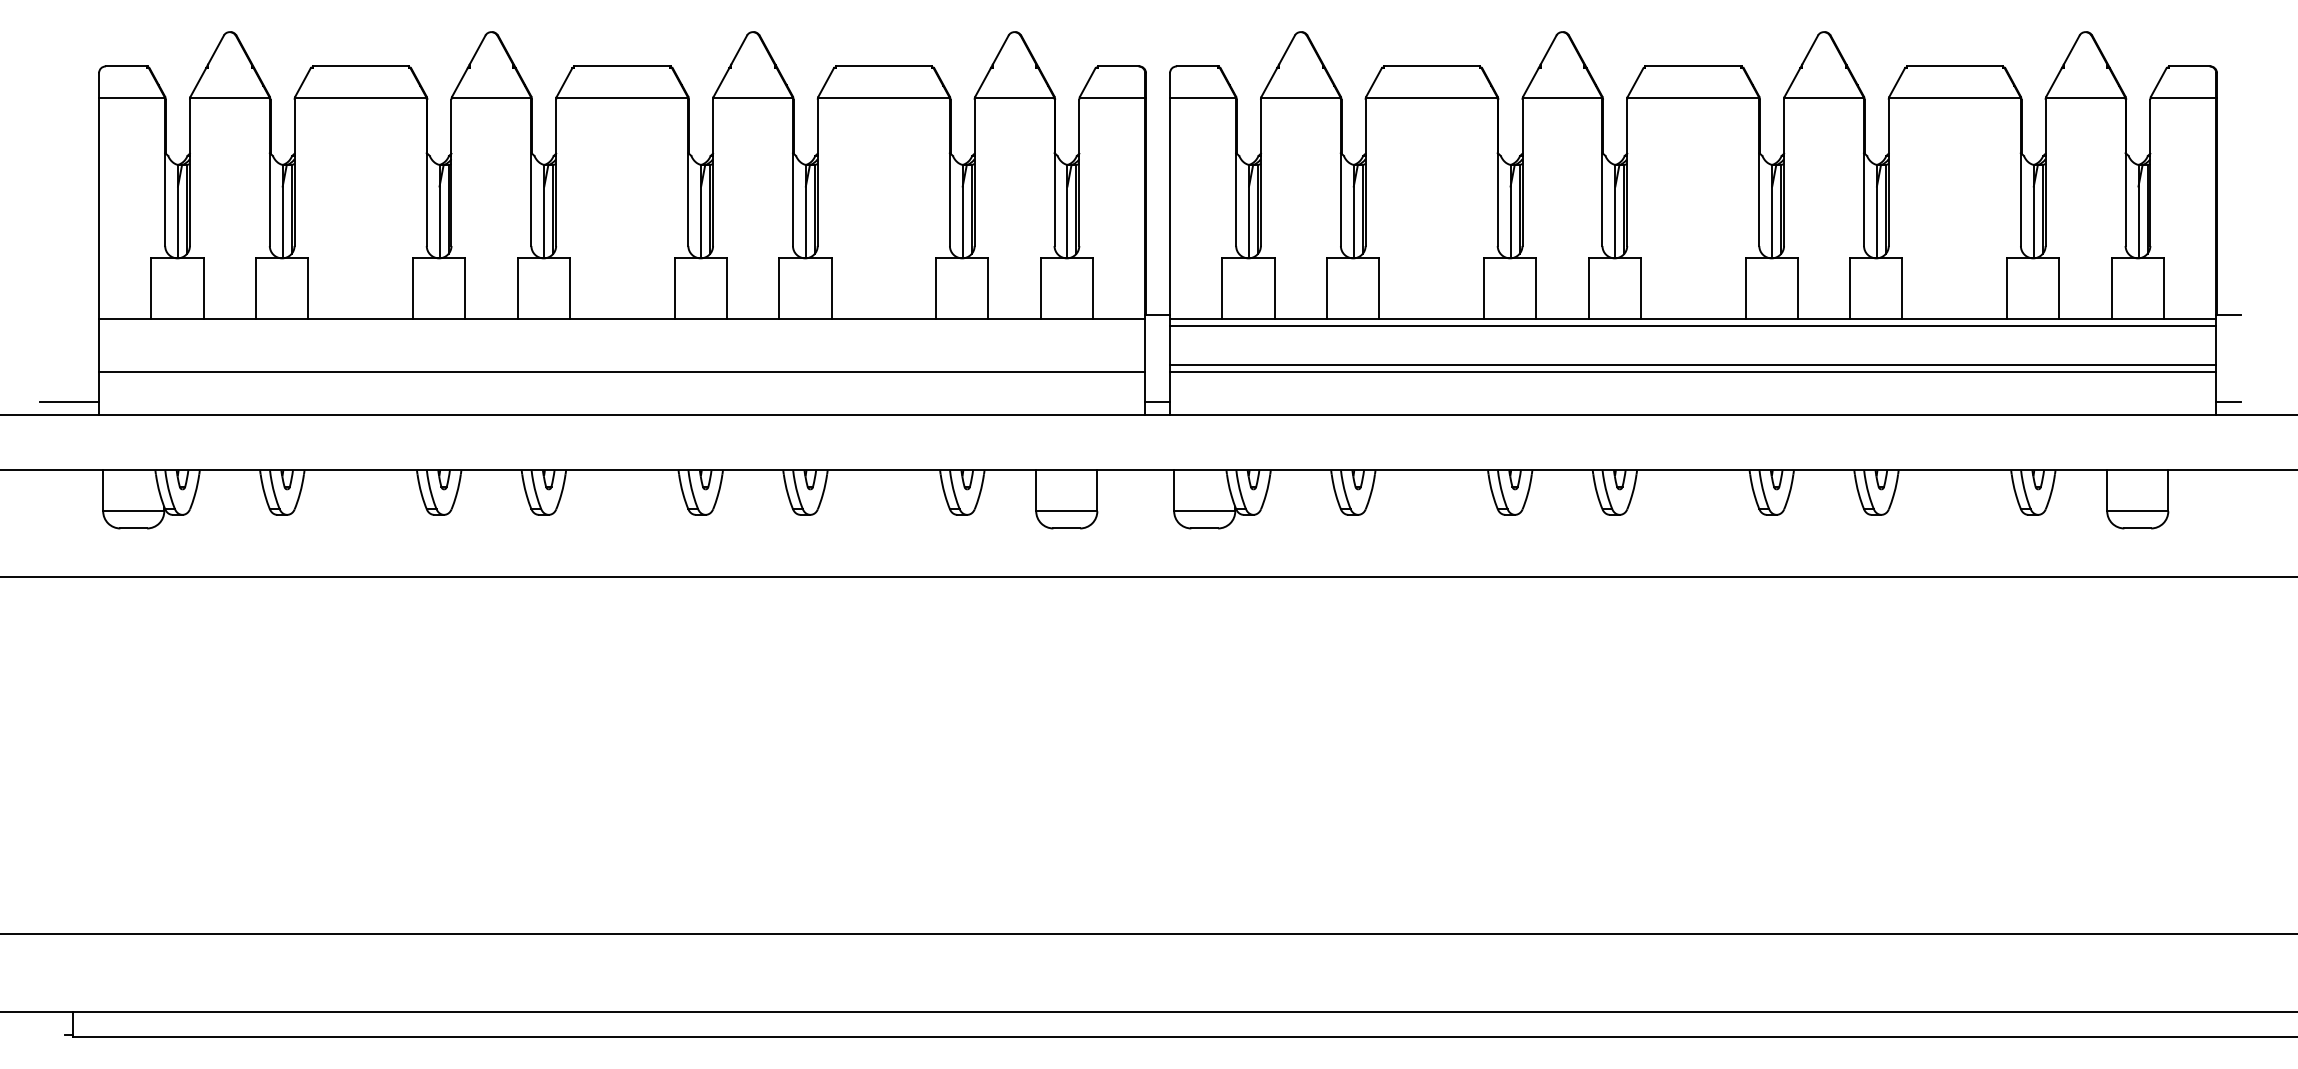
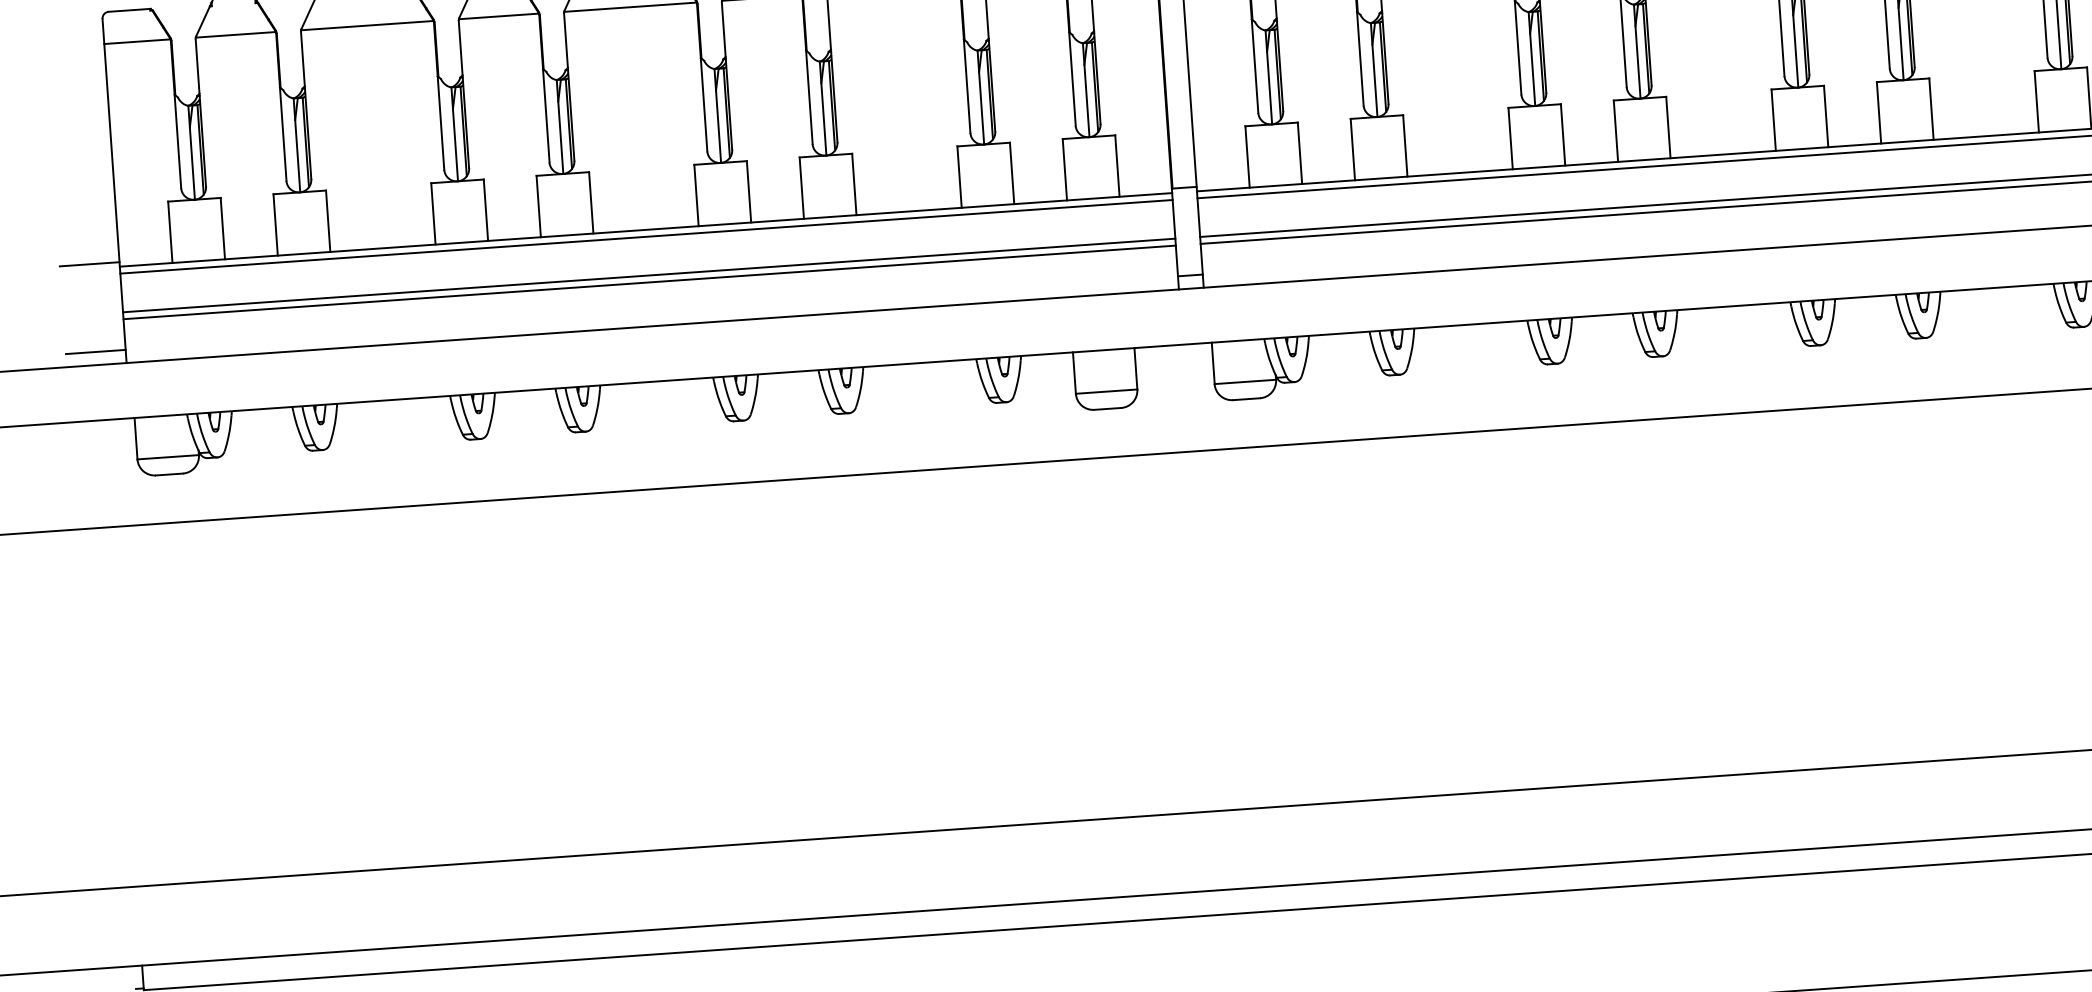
line: (69, 314) -> (89, 263), added
line: (622, 326) -> (646, 237), added
line: (622, 364) -> (649, 275), added

